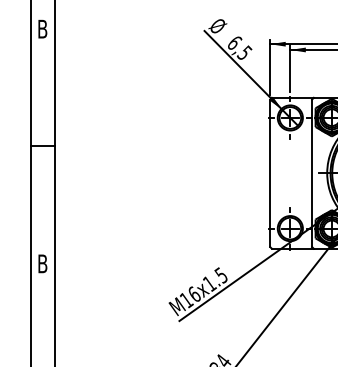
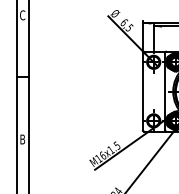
text: (42, 29) -> (22, 15), B -> C

